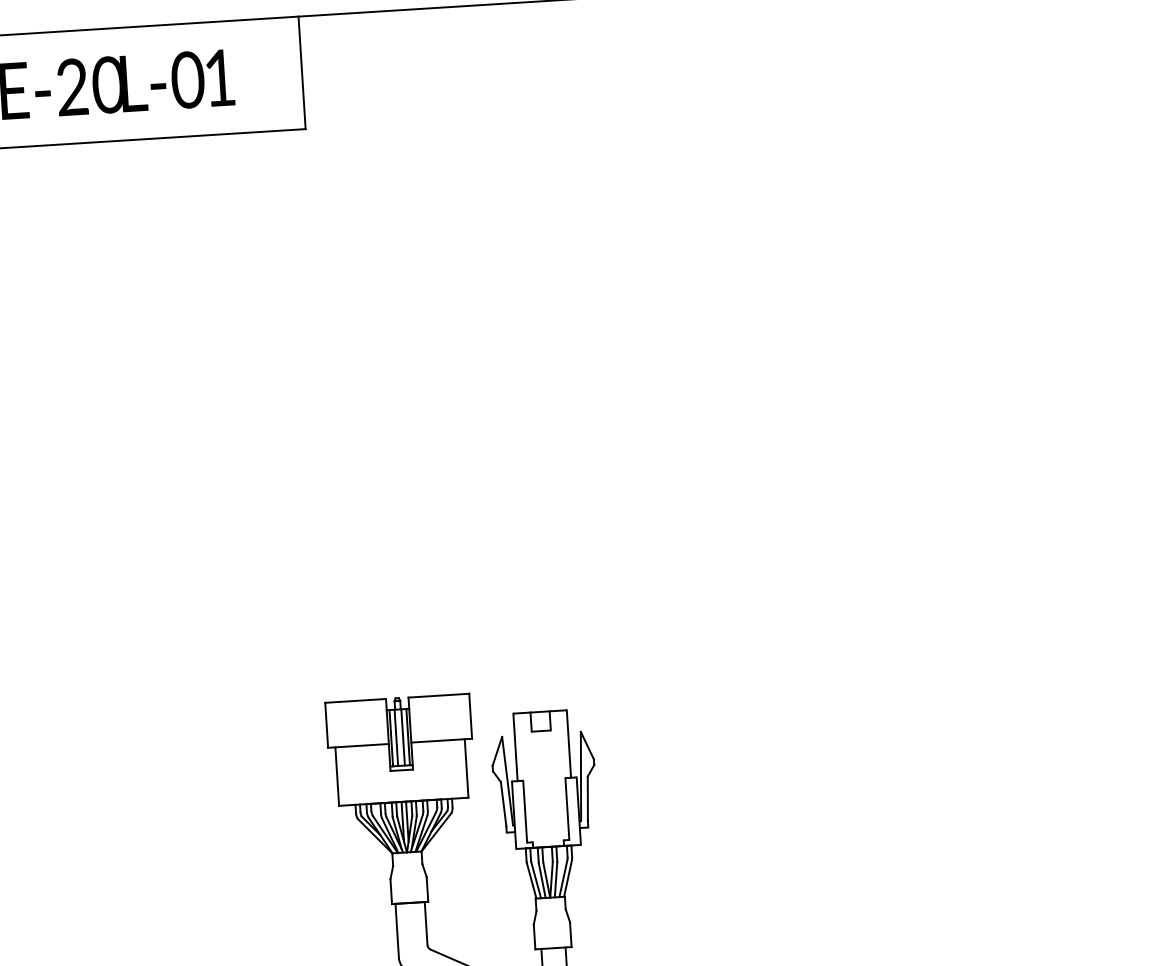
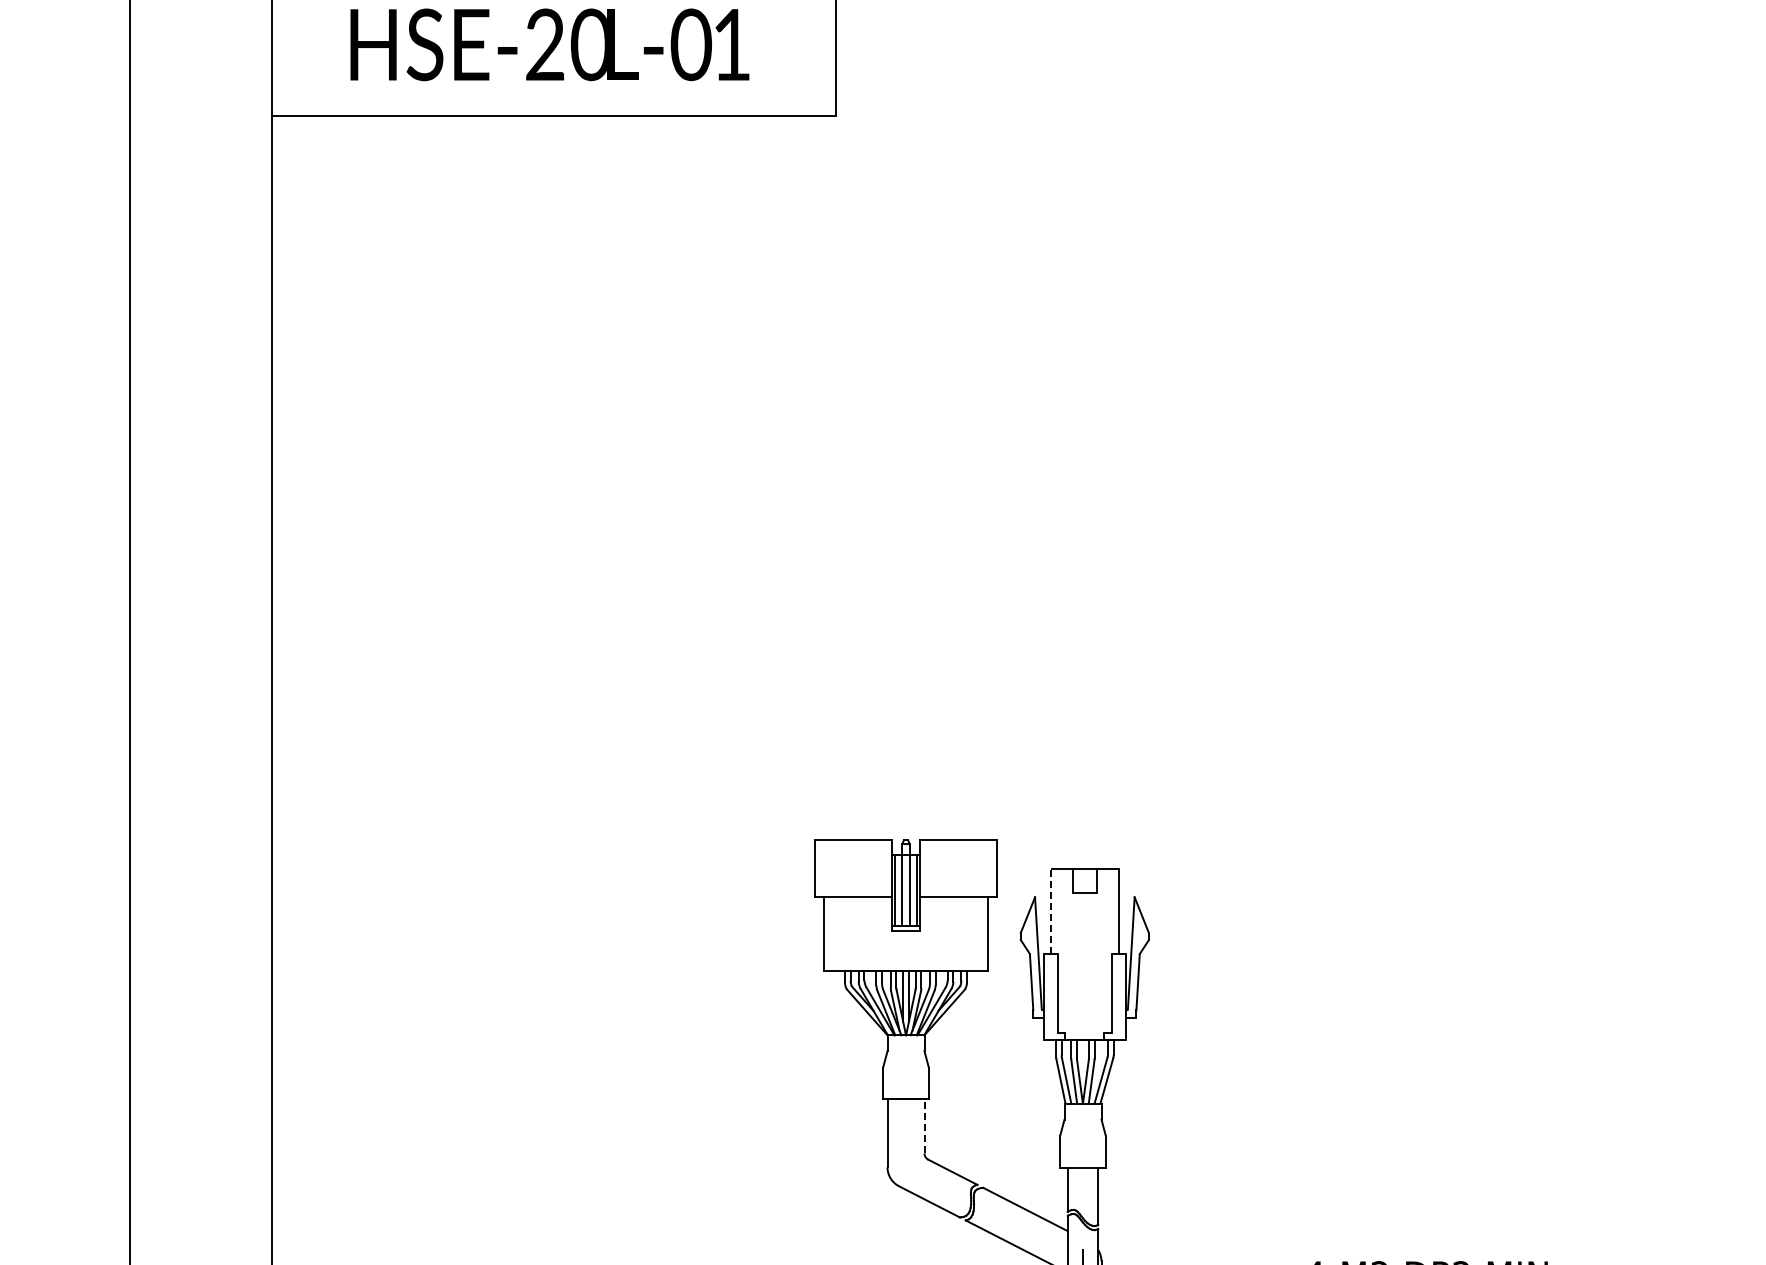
line: (515, 747) -> (1051, 911), solid -> dashed
line: (426, 922) -> (924, 1125), solid -> dashed

